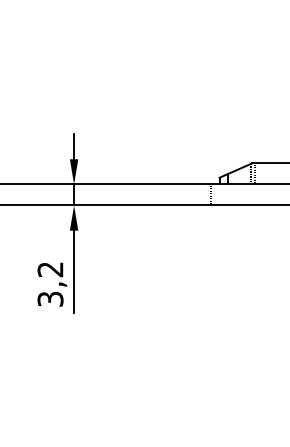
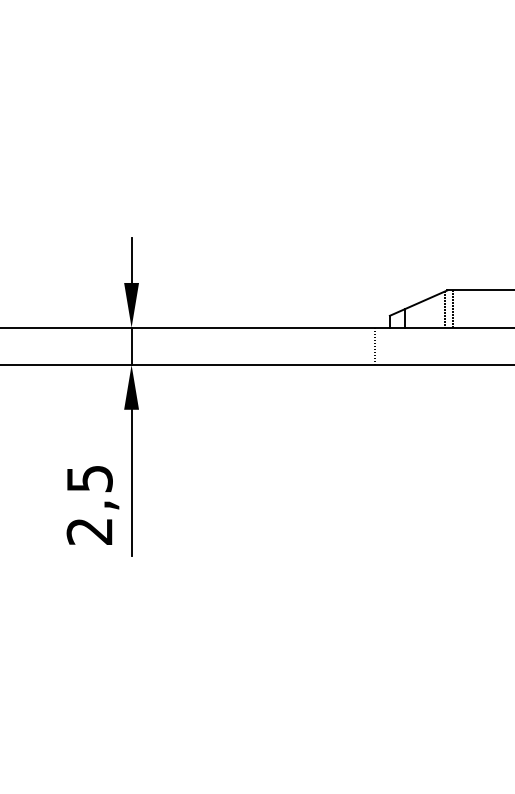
text: (50, 284) -> (89, 505), 3,2 -> 2,5

